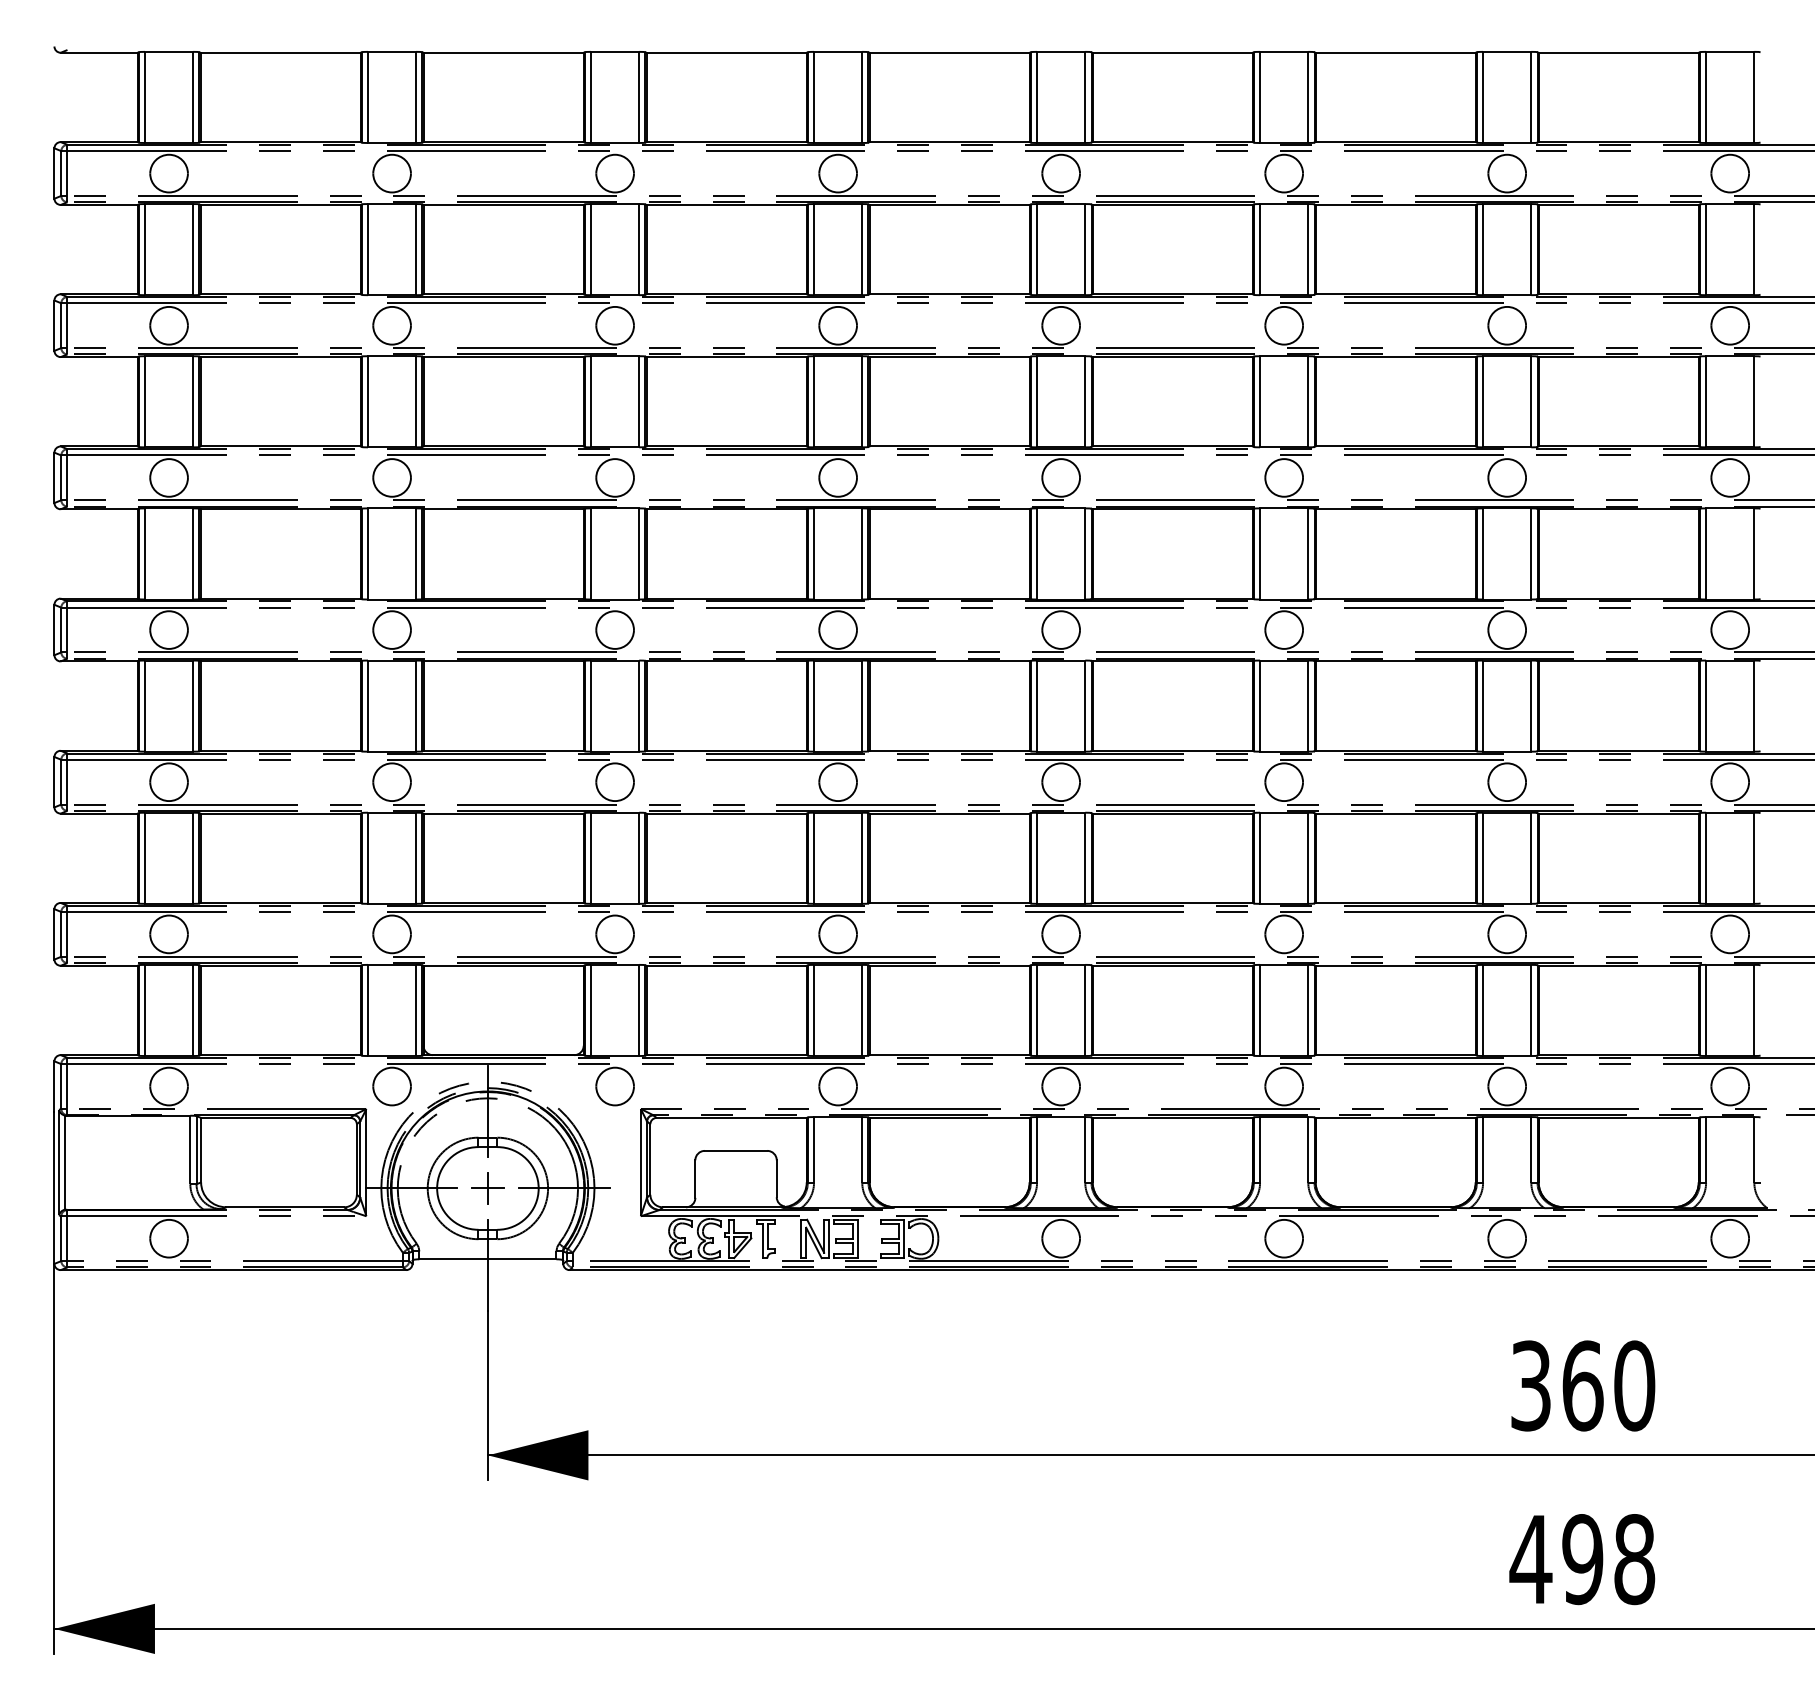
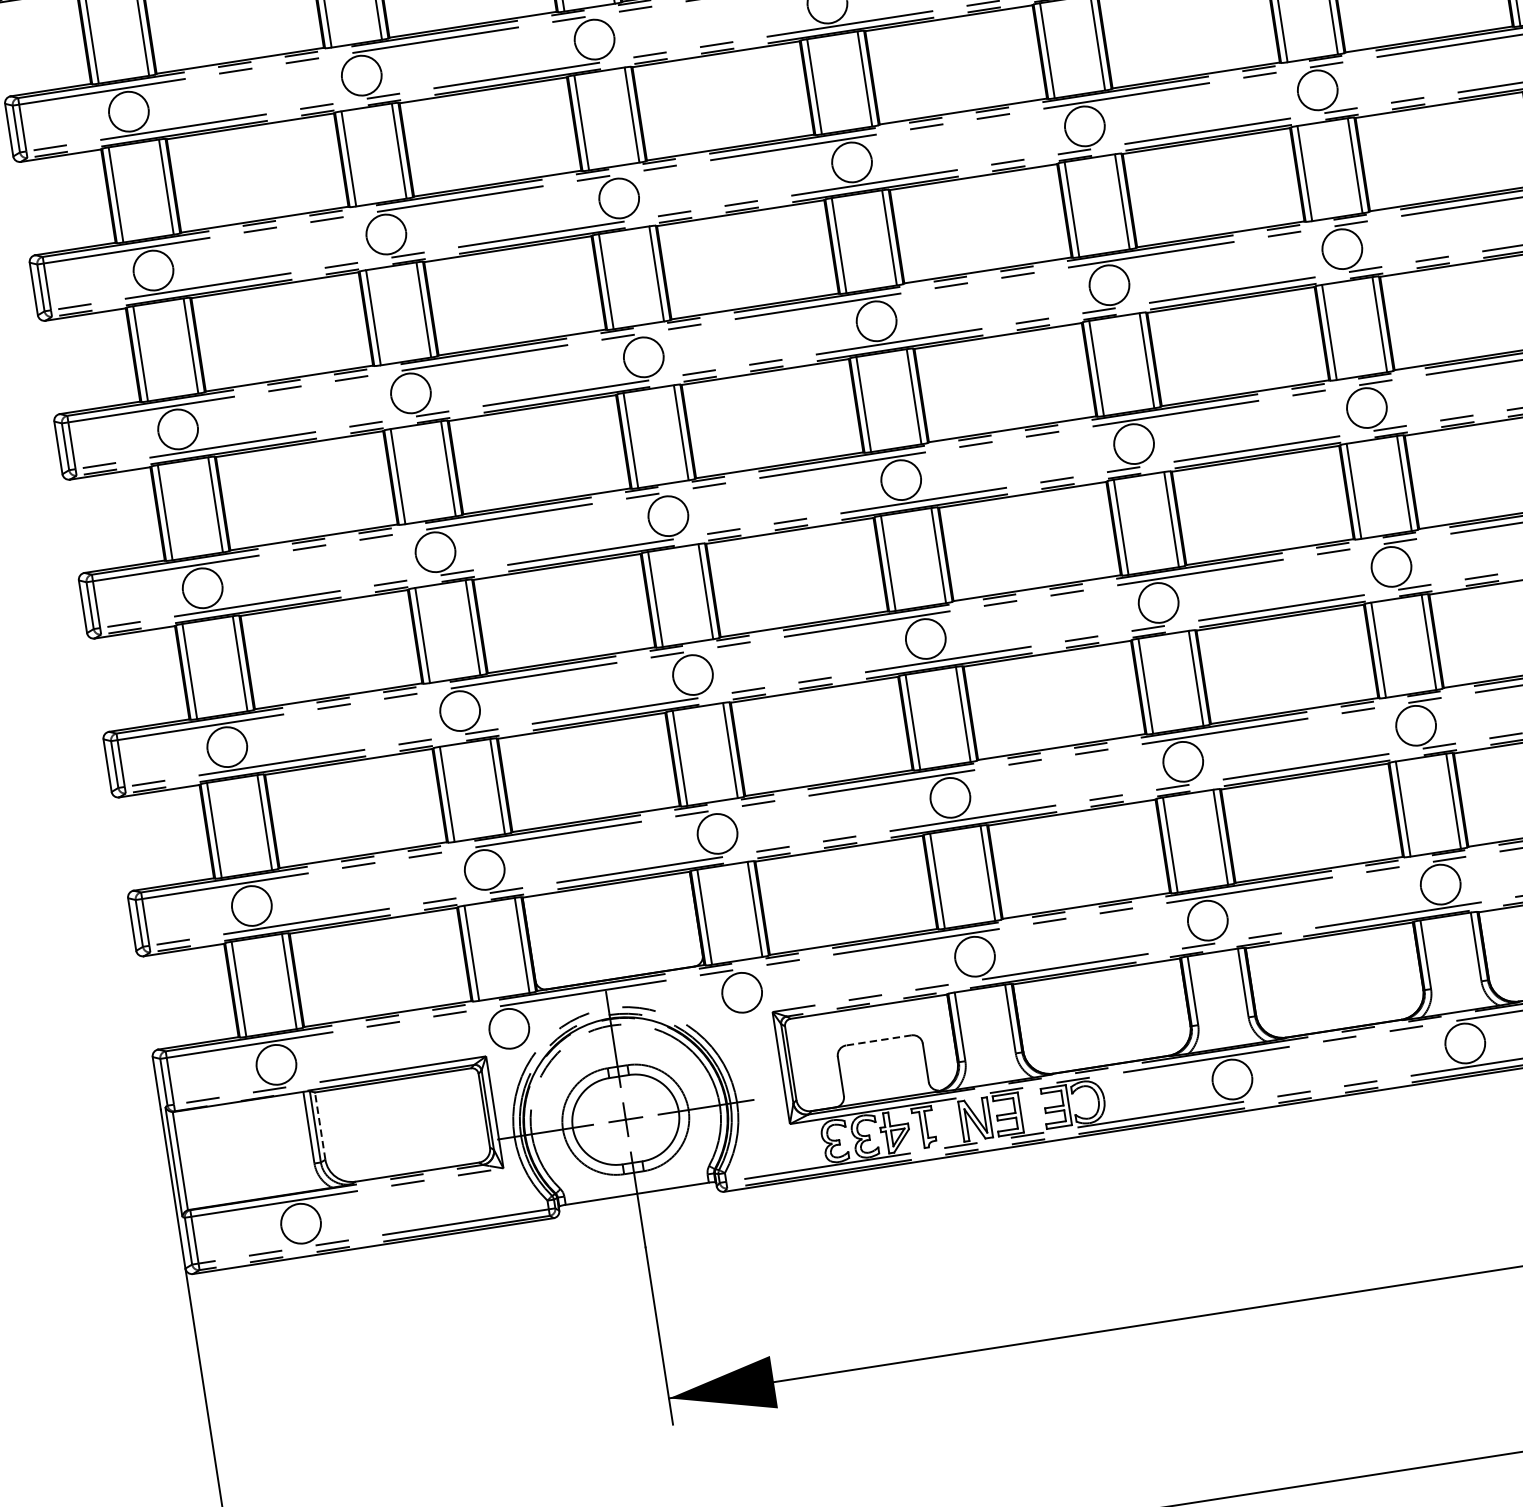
line: (201, 1149) -> (320, 1125), solid -> dashed
line: (735, 1150) -> (878, 1040), solid -> dashed

